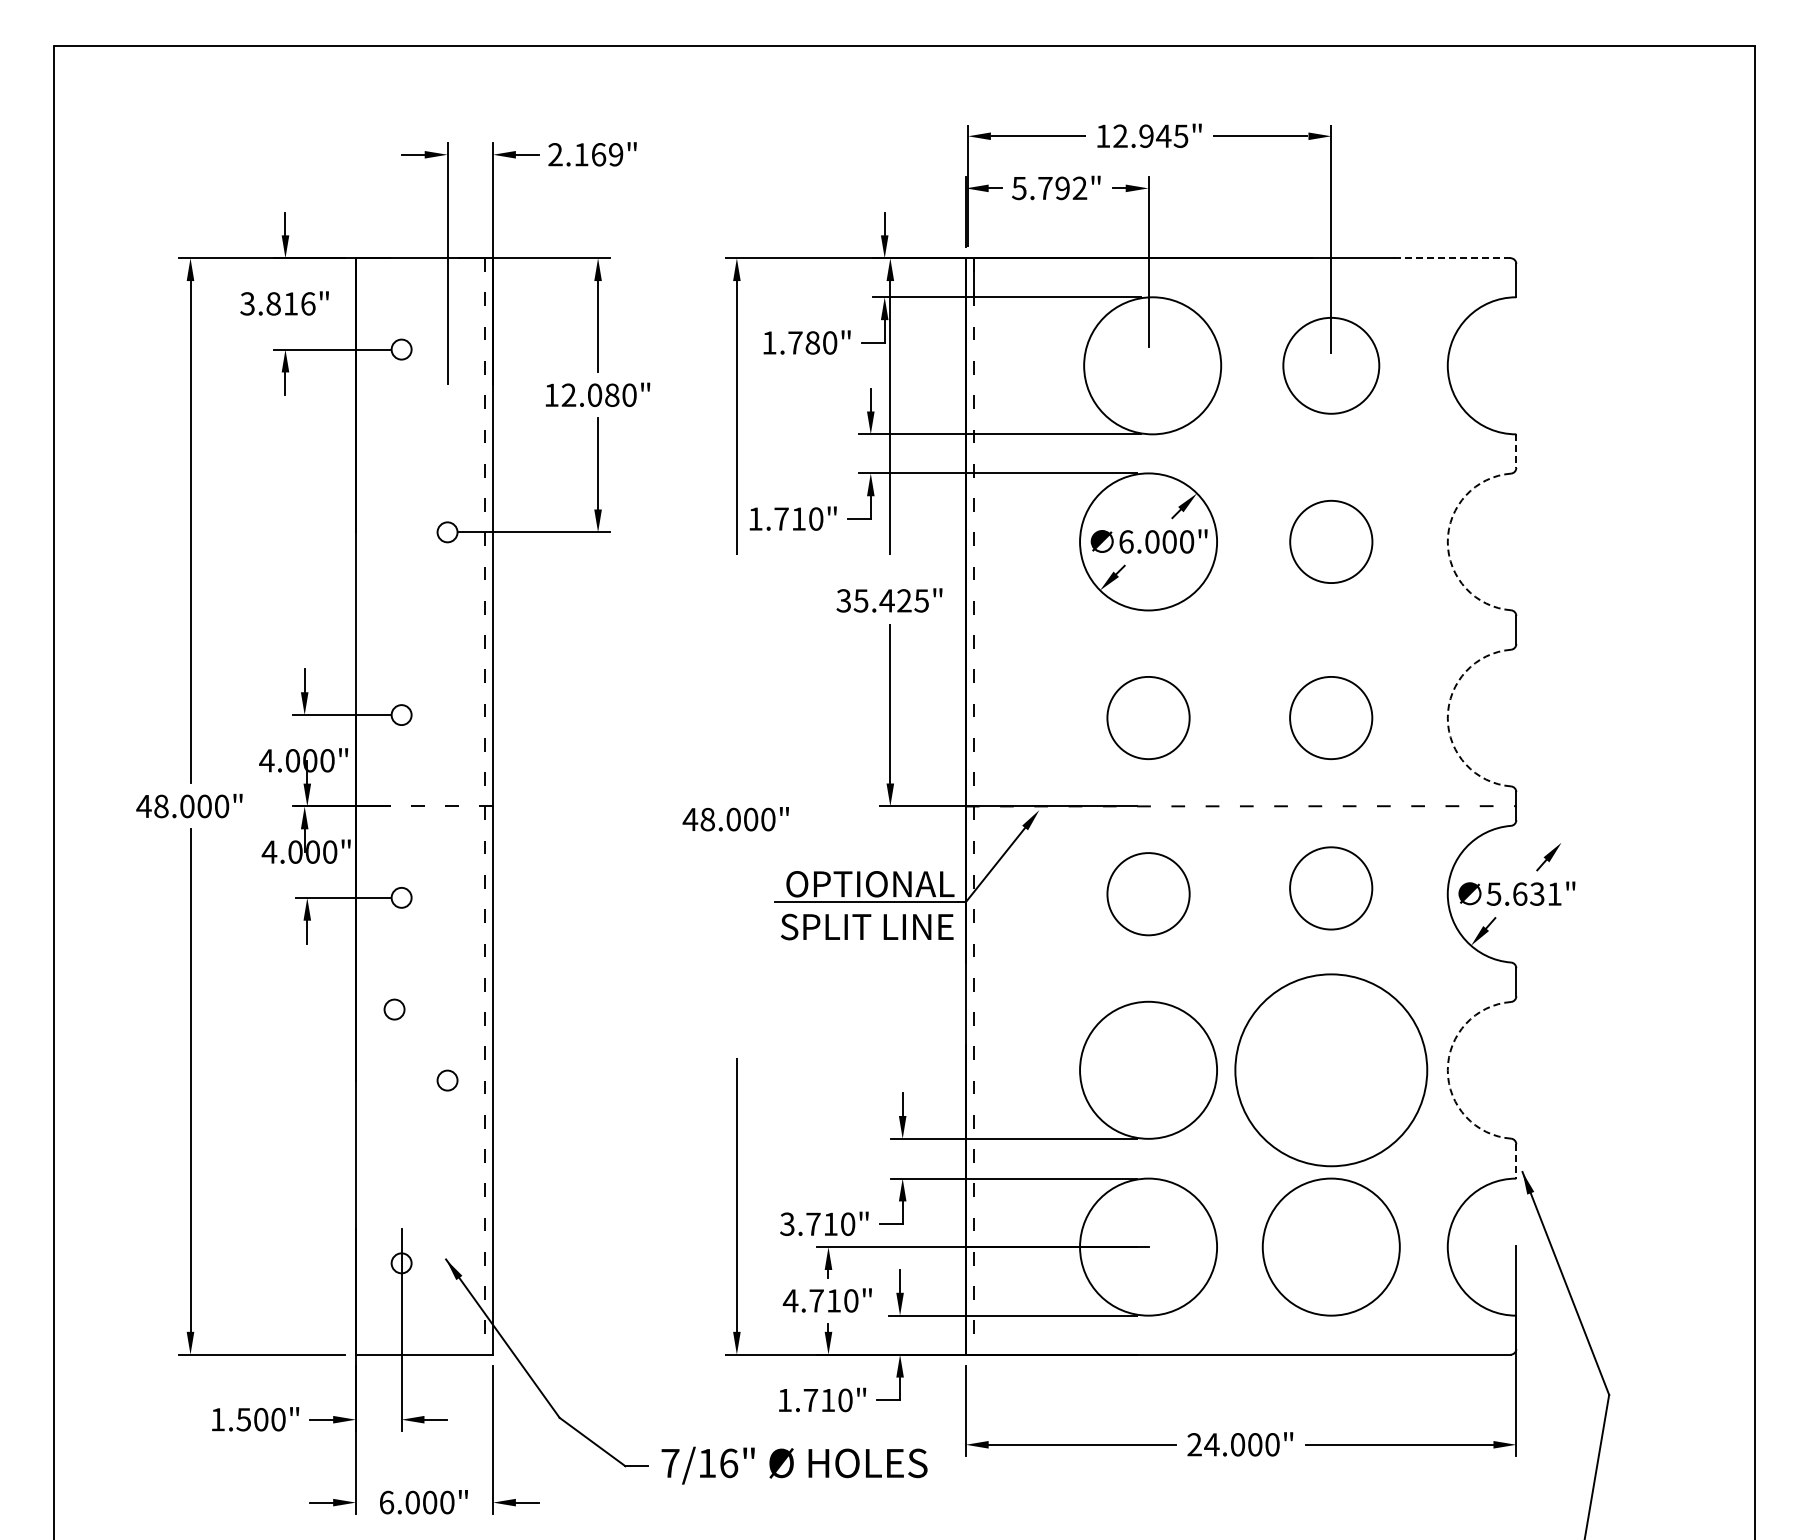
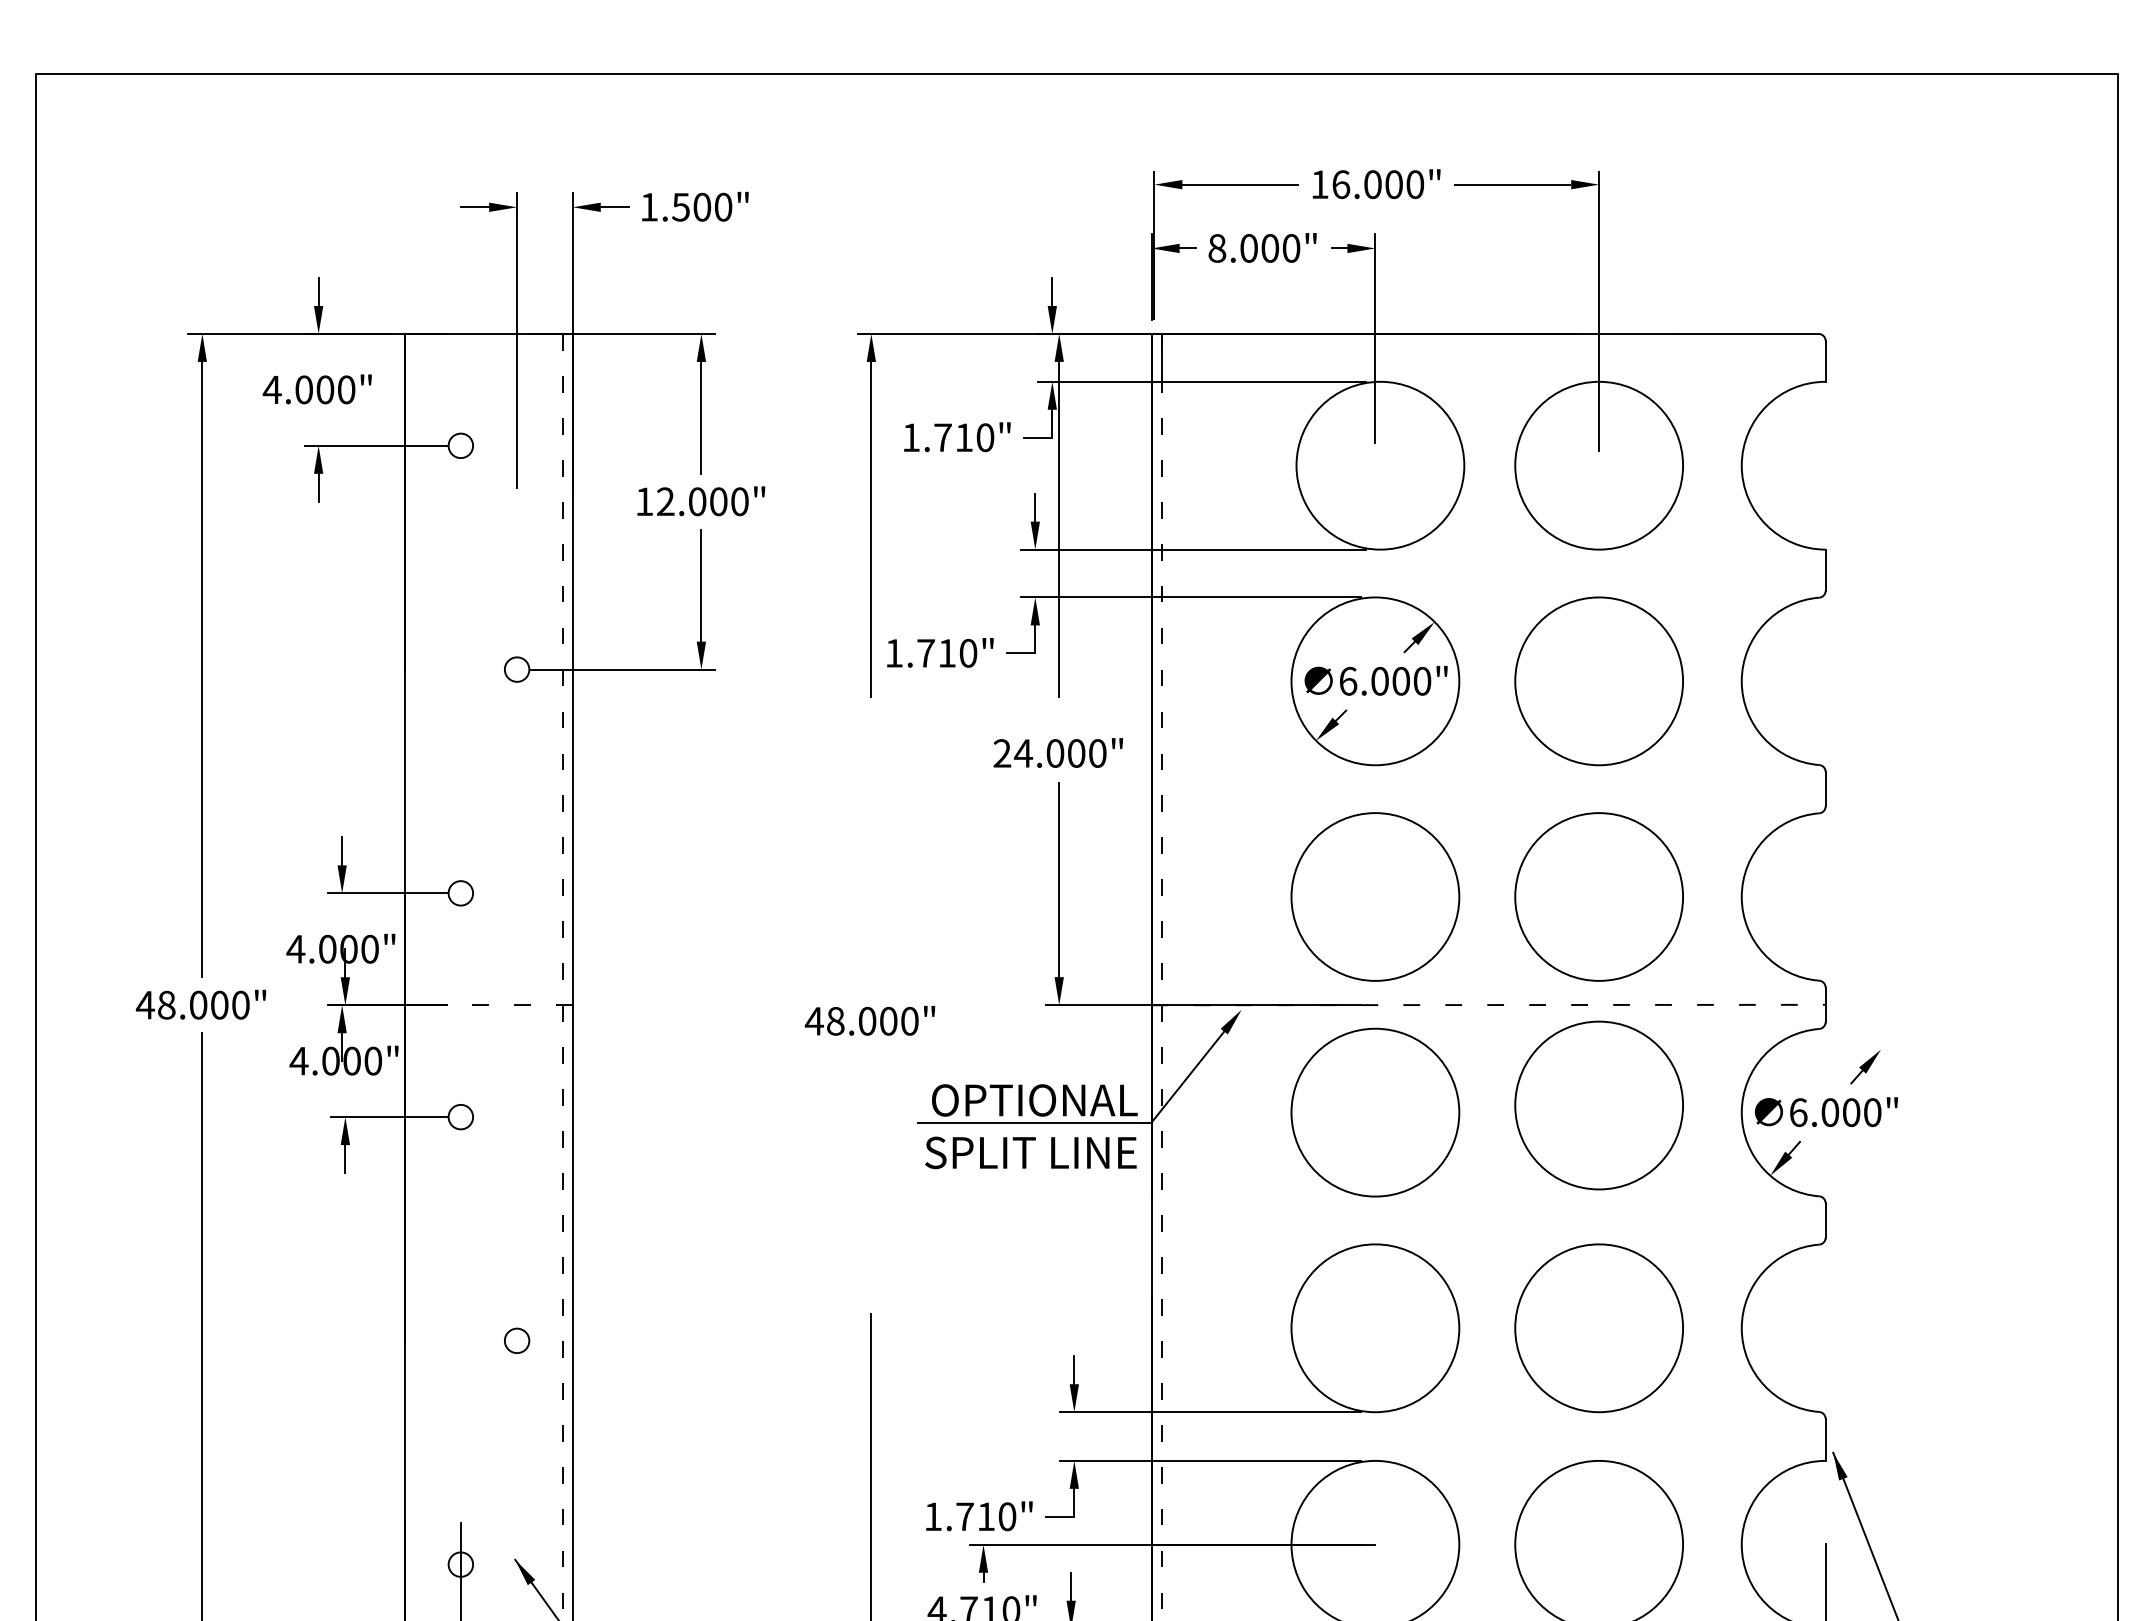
text: (1150, 135) -> (1377, 183), 12.945" -> 16.000"
text: (585, 154) -> (685, 206), 2.169" -> 1.500"
text: (1049, 188) -> (1254, 248), 5.792" -> 8.000"
line: (1452, 258) -> (1747, 334), dashed -> solid
text: (277, 303) -> (308, 389), 3.816" -> 4.000"
text: (812, 342) -> (963, 437), 1.780" -> 1.710"
circle: (1330, 365) -> (1598, 465), size x1.43
text: (612, 395) -> (719, 502), 12.080" -> 12.000"
line: (1516, 451) -> (1825, 570), dashed -> solid
circle: (1330, 541) -> (1598, 680), size x1.67
arc: (1447, 541) -> (1741, 680), dashed -> solid
text: (882, 600) -> (1049, 753), 35.425" -> 24.000"
circle: (1148, 717) -> (1375, 896), size x1.67
circle: (1330, 717) -> (1598, 896), size x1.67
arc: (1447, 718) -> (1741, 897), dashed -> solid
circle: (1330, 888) -> (1598, 1105), size x1.67
circle: (1148, 893) -> (1375, 1111), size x1.67
text: (1523, 893) -> (1834, 1111), 5.631" -> 6.000"
circle: (394, 1009) -> (452, 1253), removed
circle: (1330, 1069) -> (1598, 1327), size x0.71
arc: (1447, 1070) -> (1741, 1328), dashed -> solid
line: (1516, 1161) -> (1825, 1439), dashed -> solid
text: (787, 1223) -> (933, 1515), 3.710" -> 1.710"

